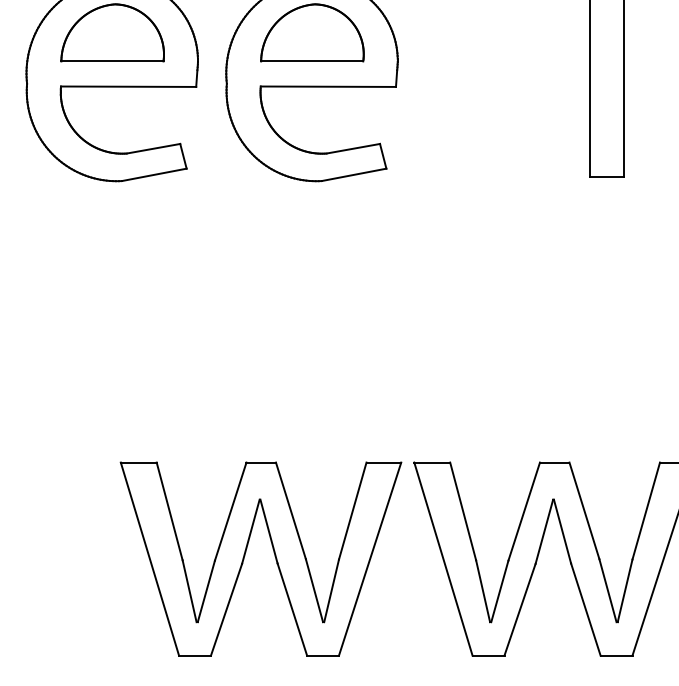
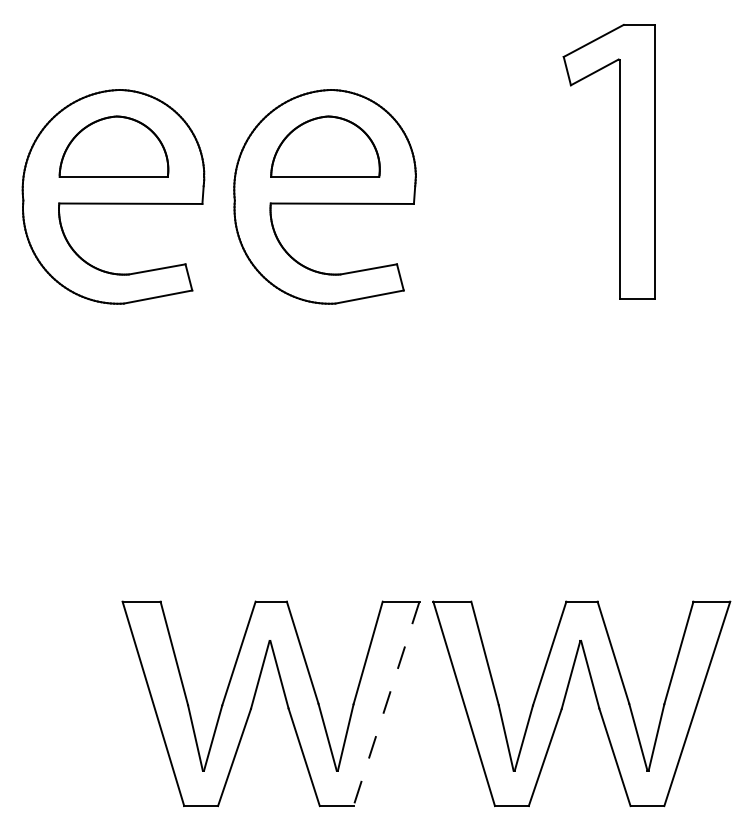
line: (370, 559) -> (386, 704), solid -> dashed

